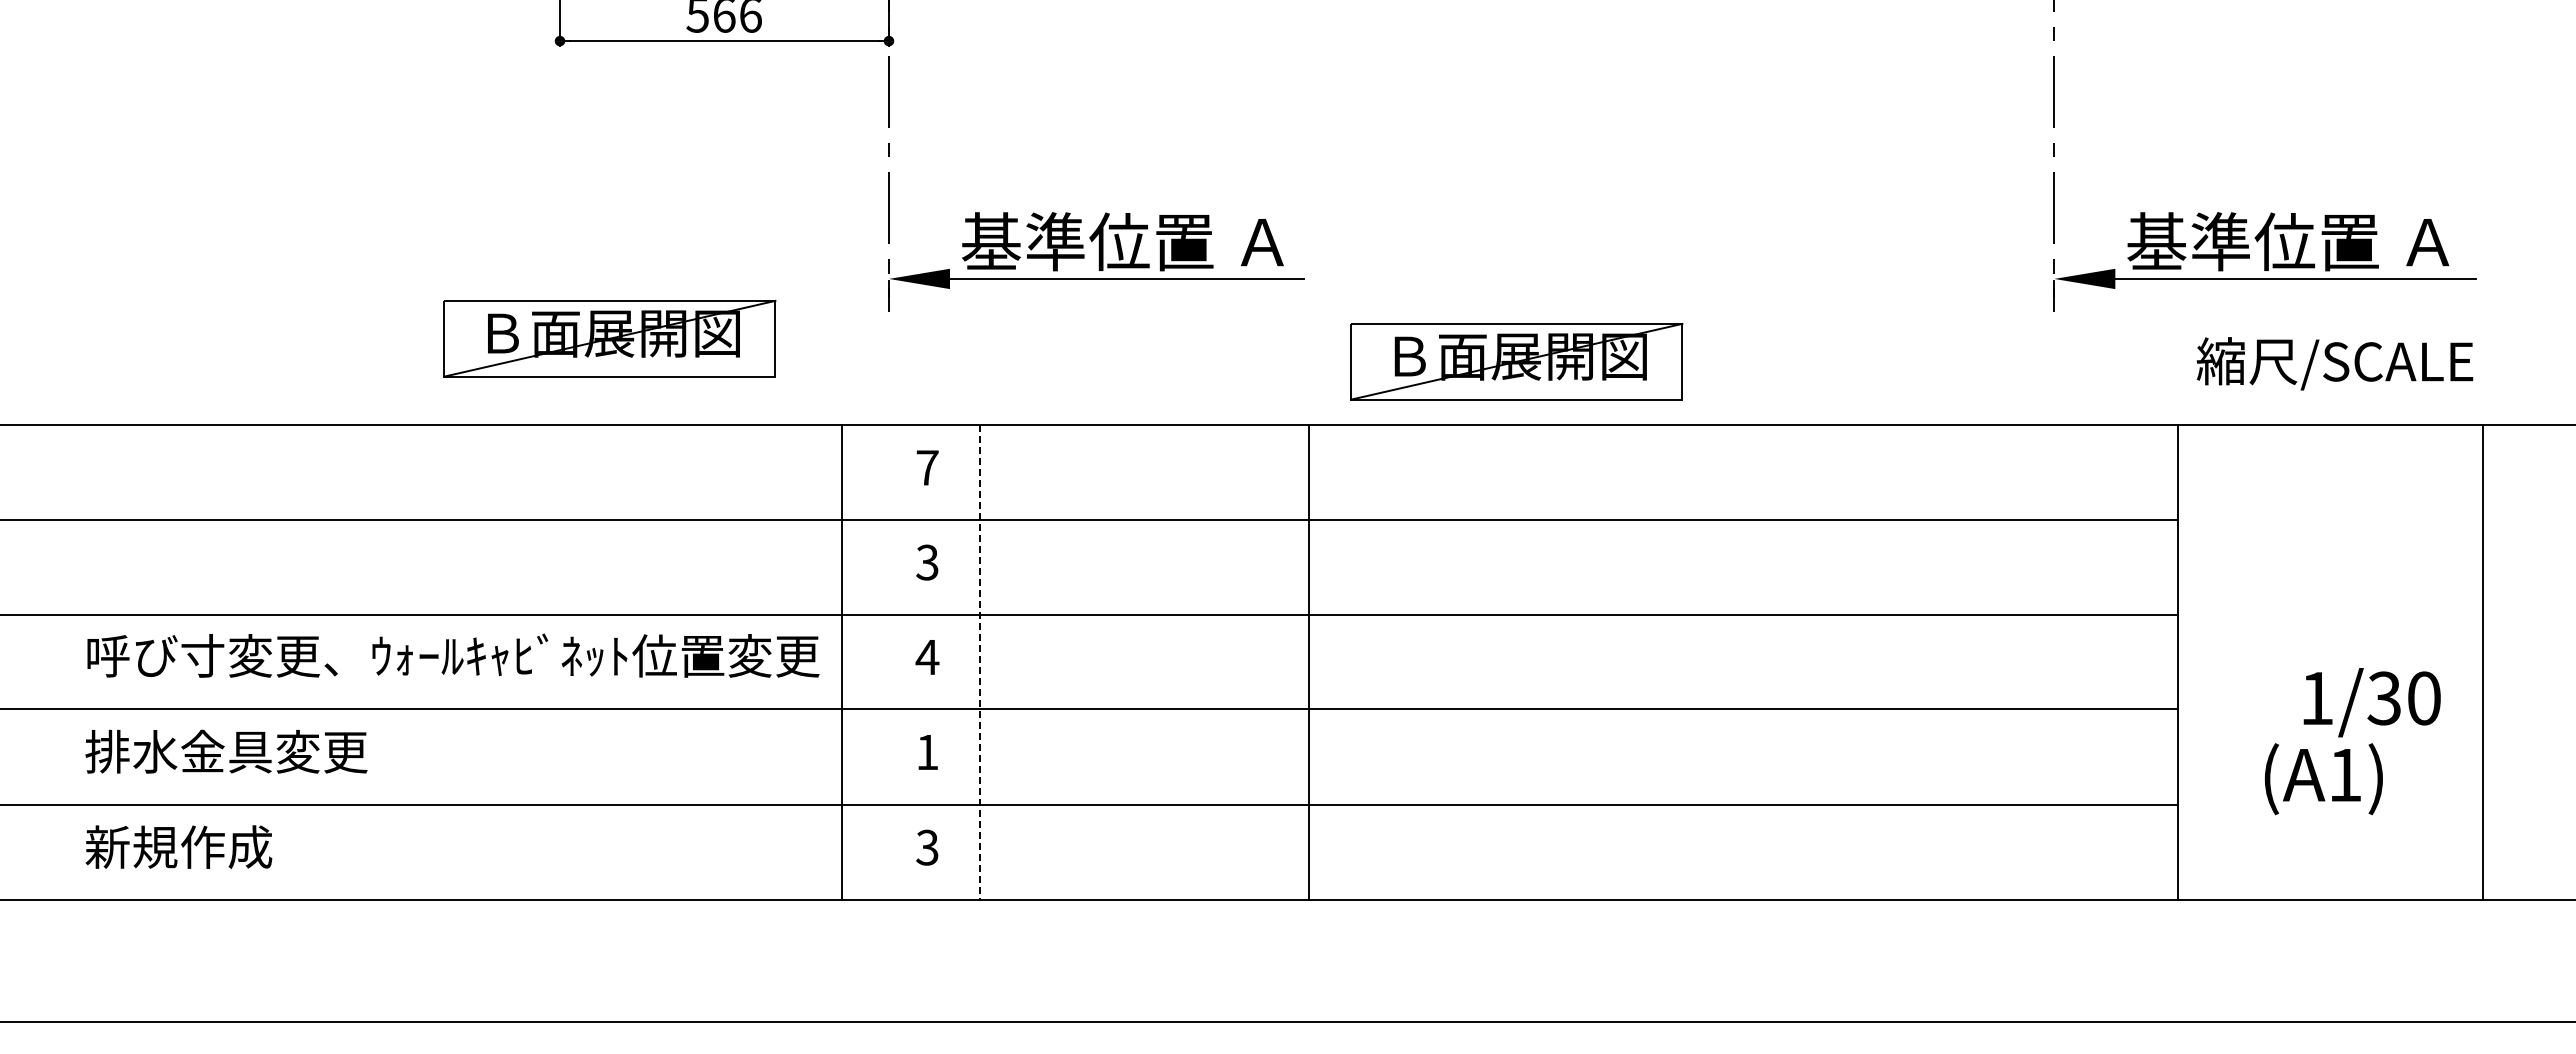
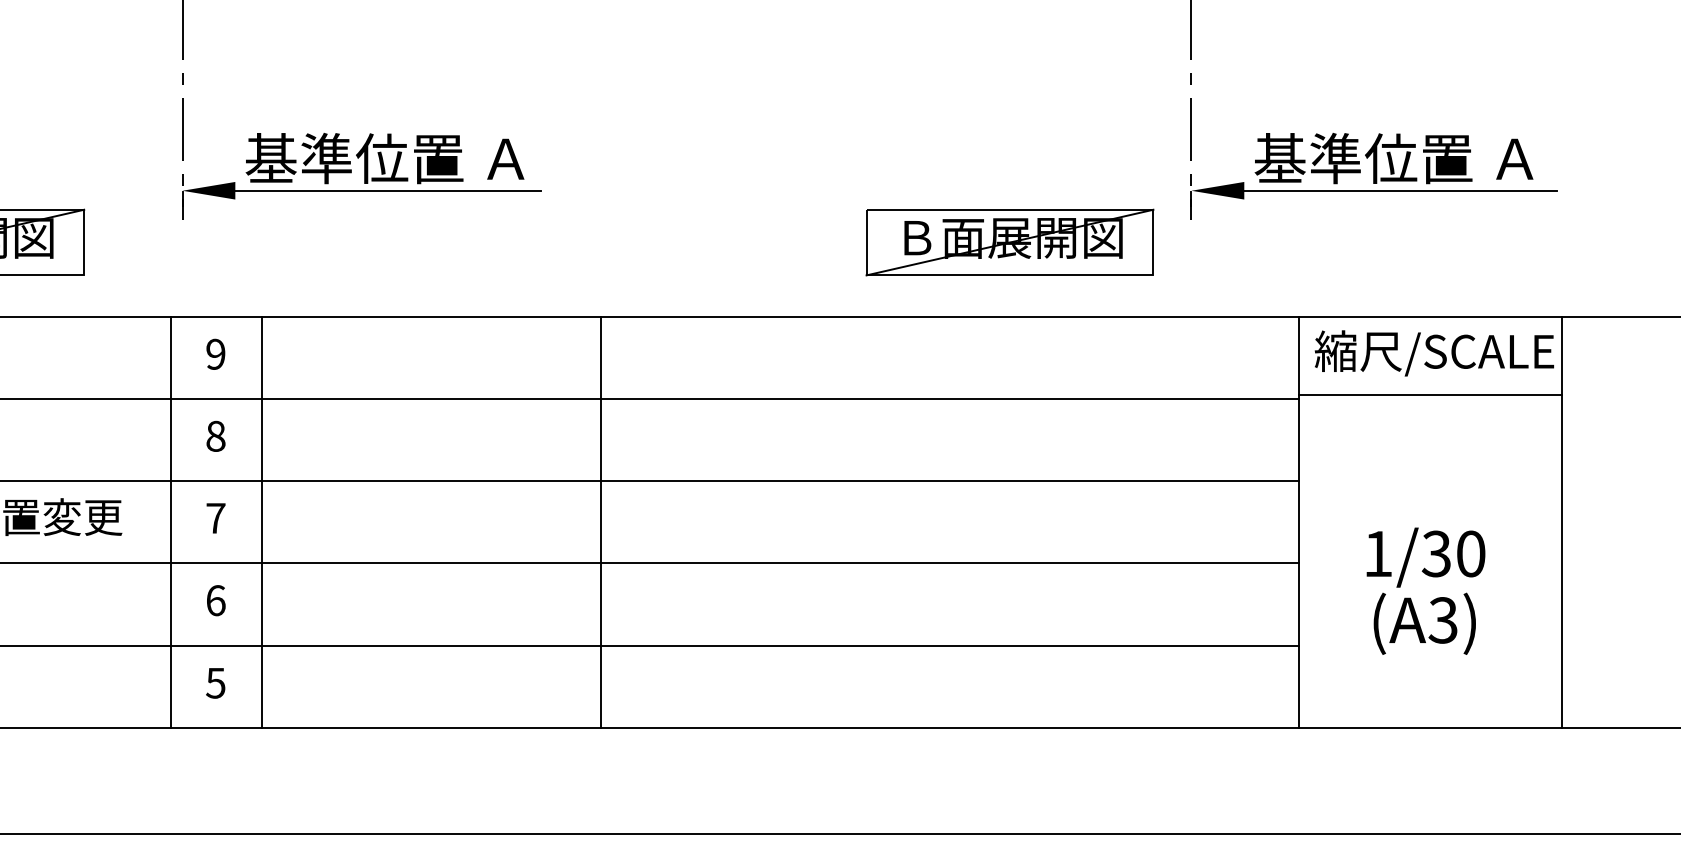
part: (1516, 361) -> (1009, 242), moved
text: (2334, 363) -> (1434, 353), moved
text: (927, 467) -> (215, 354), 7 -> 9
line: (2330, 514) -> (1430, 394), added
text: (927, 562) -> (215, 436), 3 -> 8
text: (927, 657) -> (215, 518), 4 -> 7
line: (842, 662) -> (170, 522), moved
line: (1309, 662) -> (601, 522), moved
line: (980, 663) -> (261, 523), dashed -> solid
text: (2371, 702) -> (1425, 557), moved
text: (927, 752) -> (215, 600), 1 -> 6
text: (2344, 775) -> (1442, 620), (A1) -> (A3)
text: (927, 847) -> (215, 683), 3 -> 5

